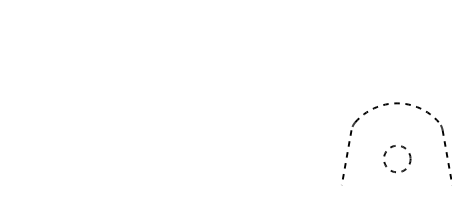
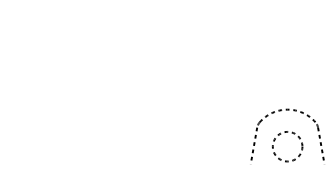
circle: (396, 158) -> (287, 146), size x1.67

